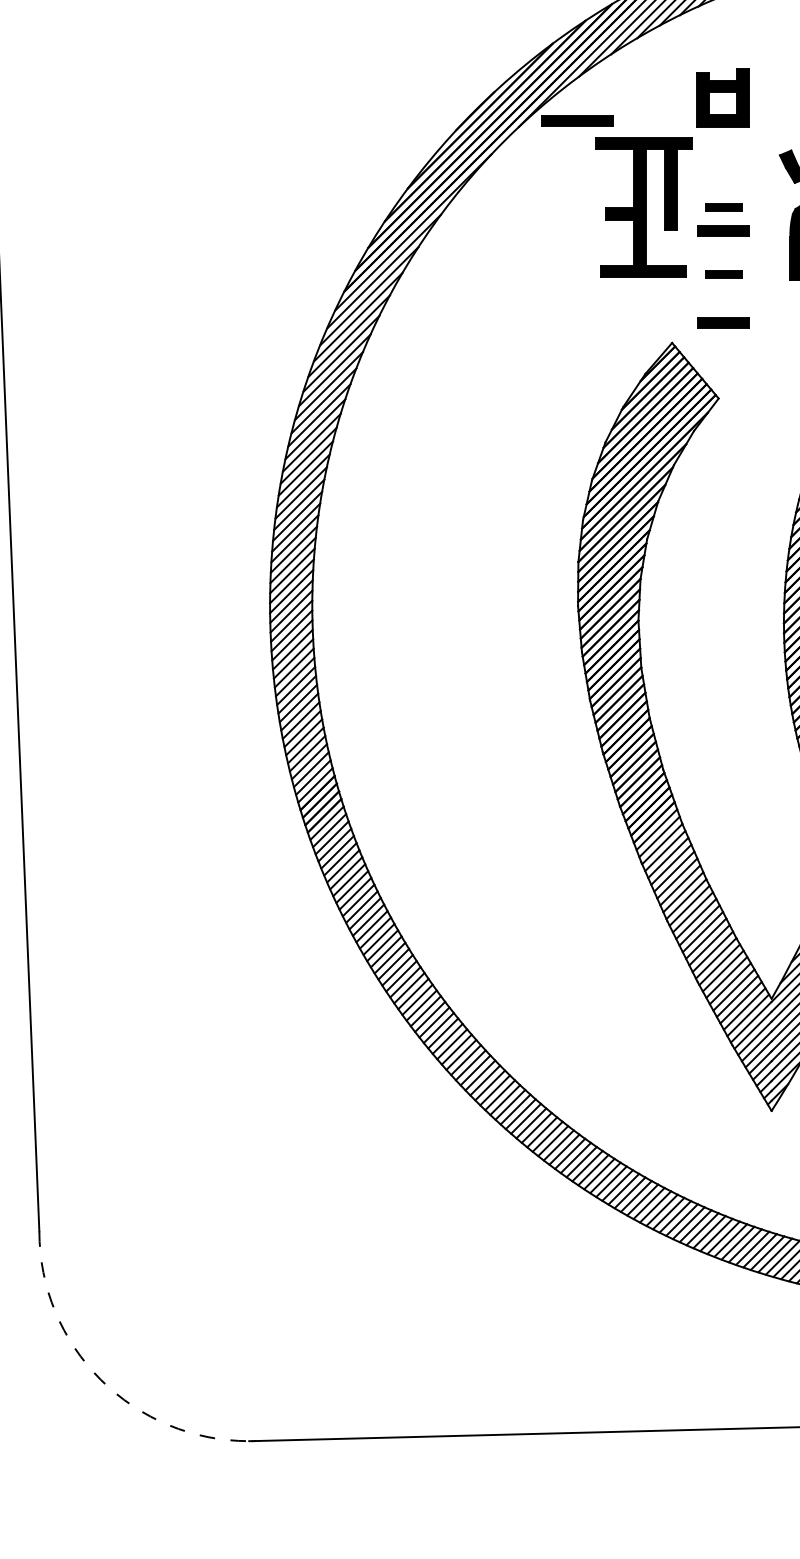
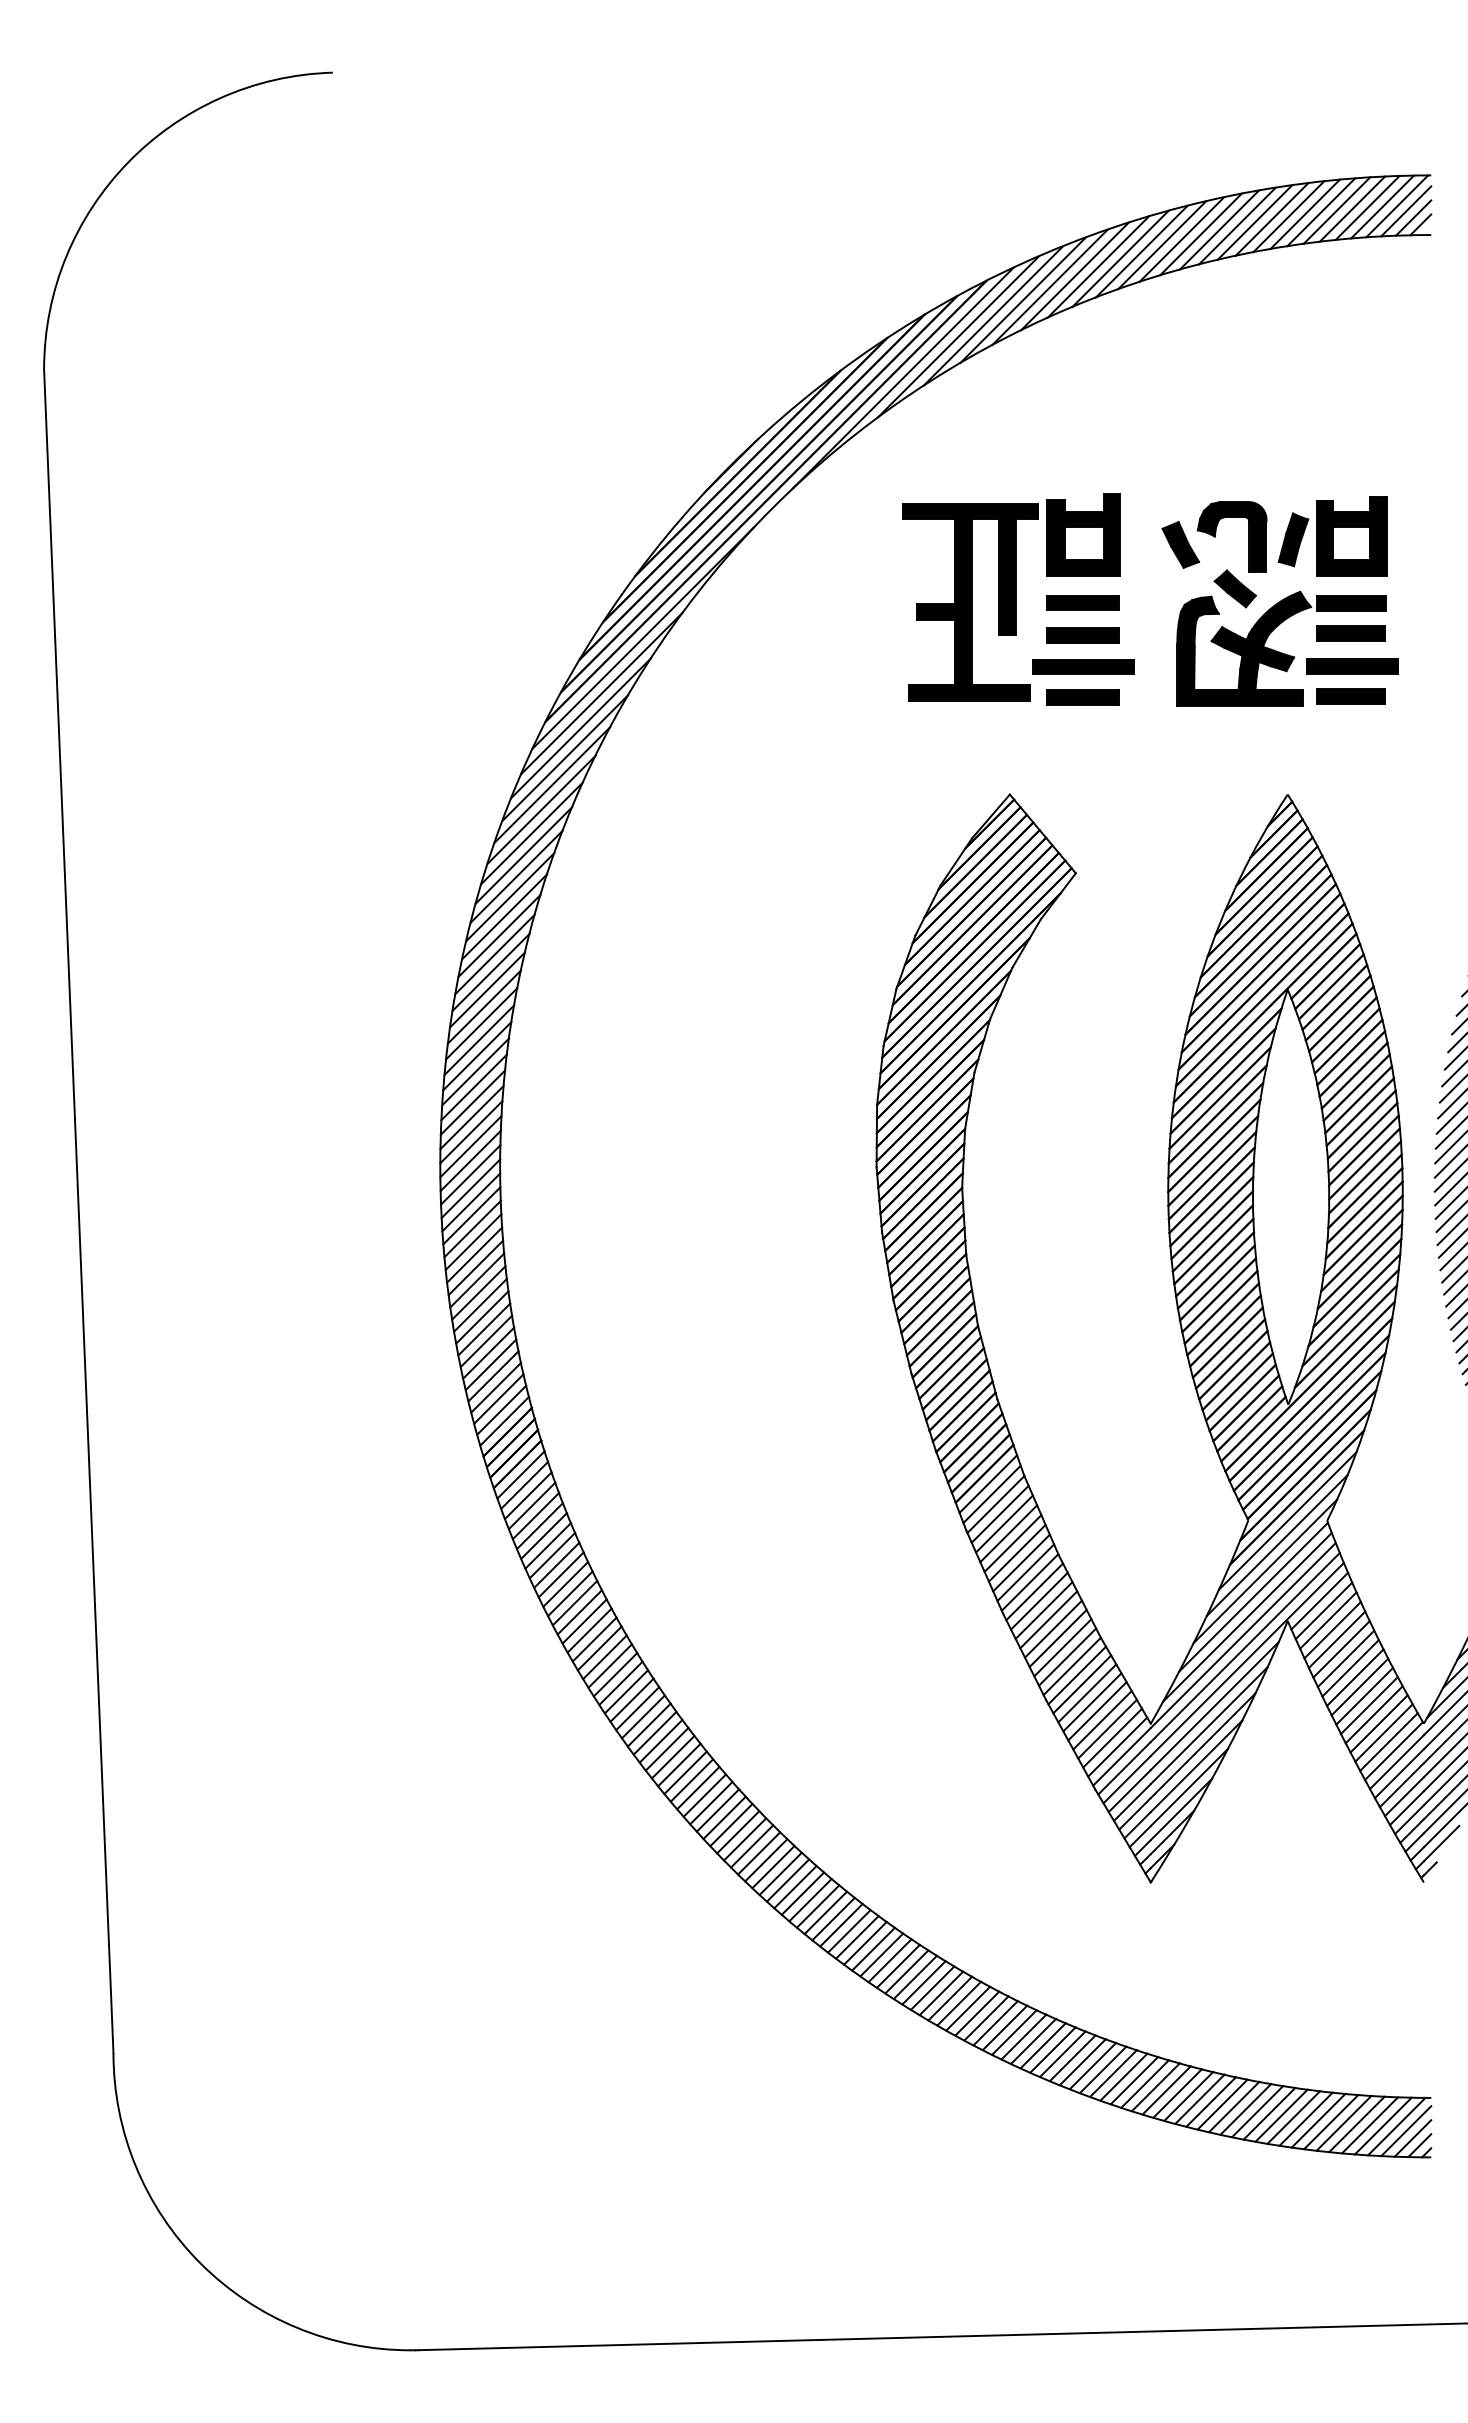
part: (722, 97) -> (1083, 534), moved
part: (577, 120) -> (1083, 666), moved
part: (723, 207) -> (1082, 602), size x1.43
part: (723, 274) -> (1082, 697), size x1.43
part: (723, 323) -> (1082, 766), removed
arc: (100, 1379) -> (200, 2263), dashed -> solid

